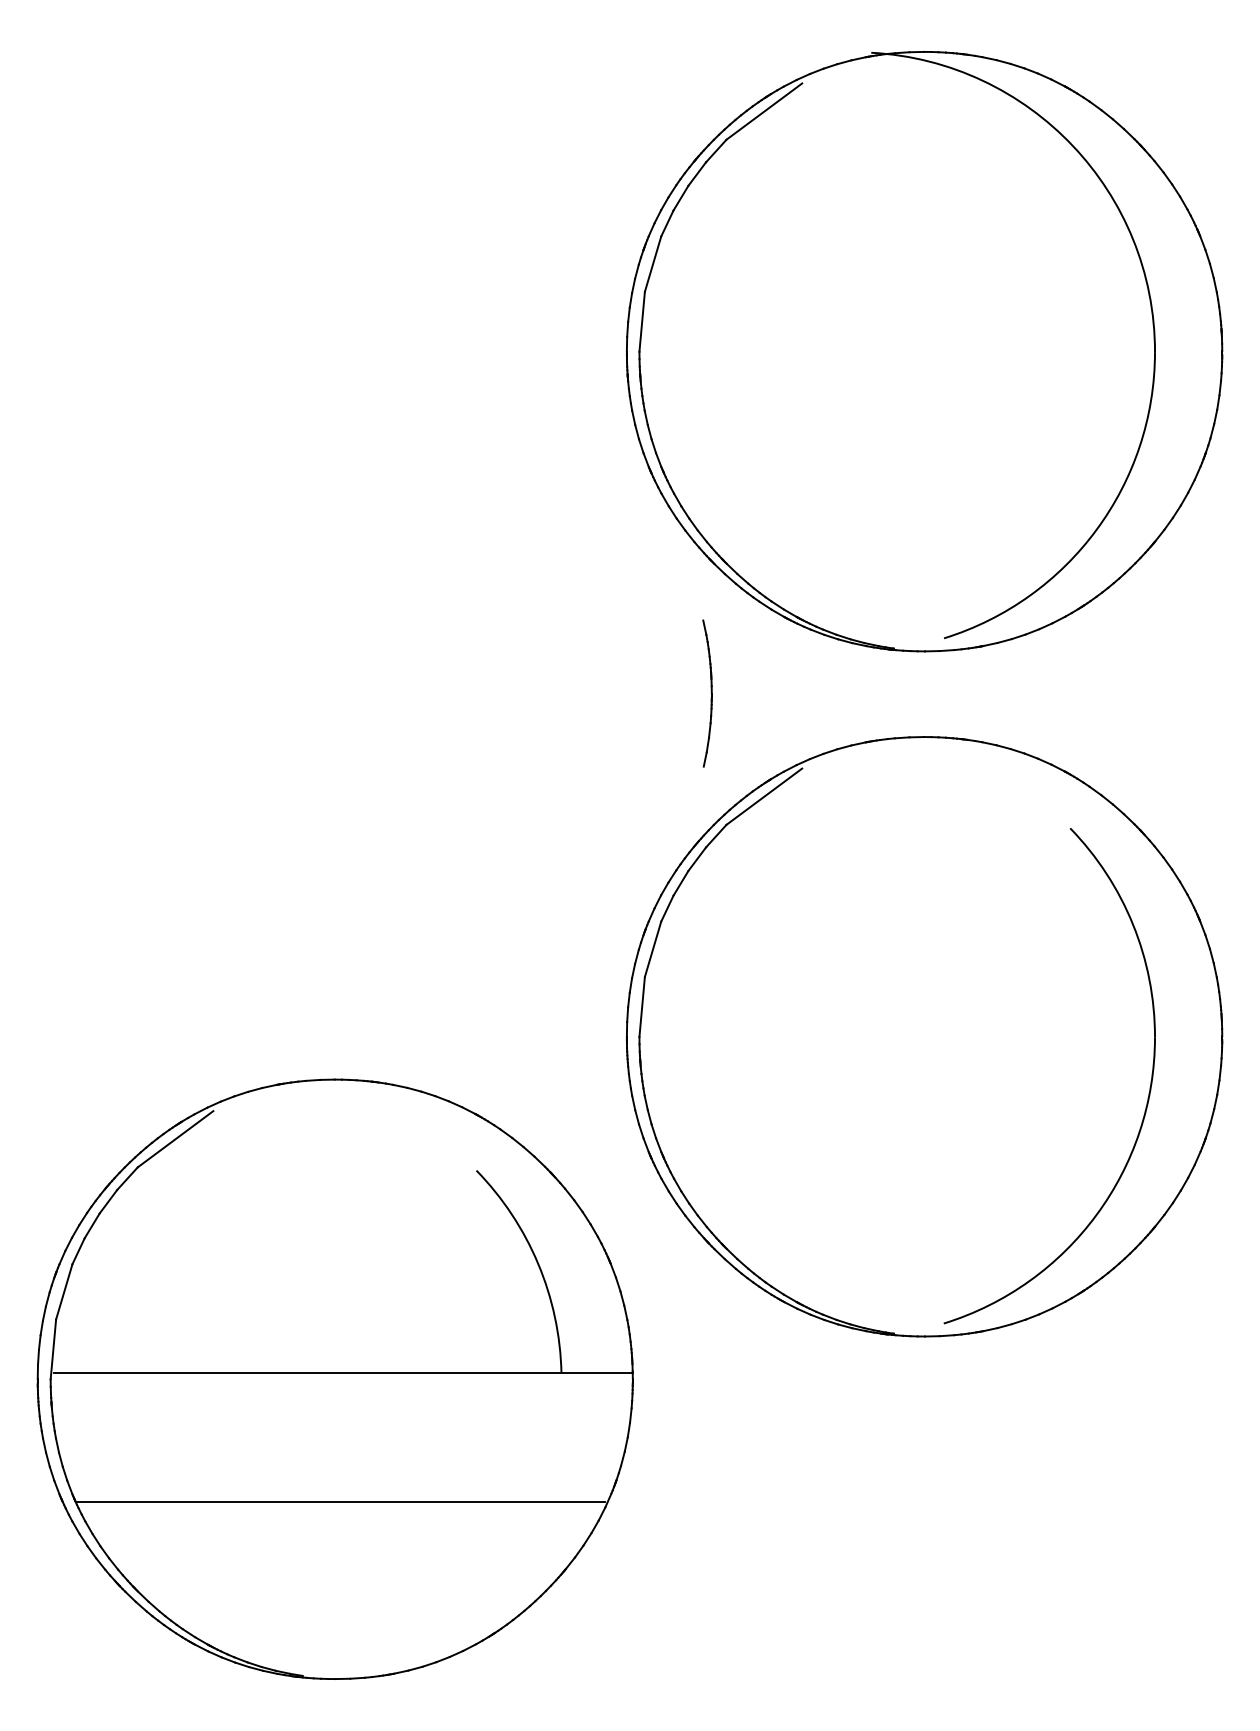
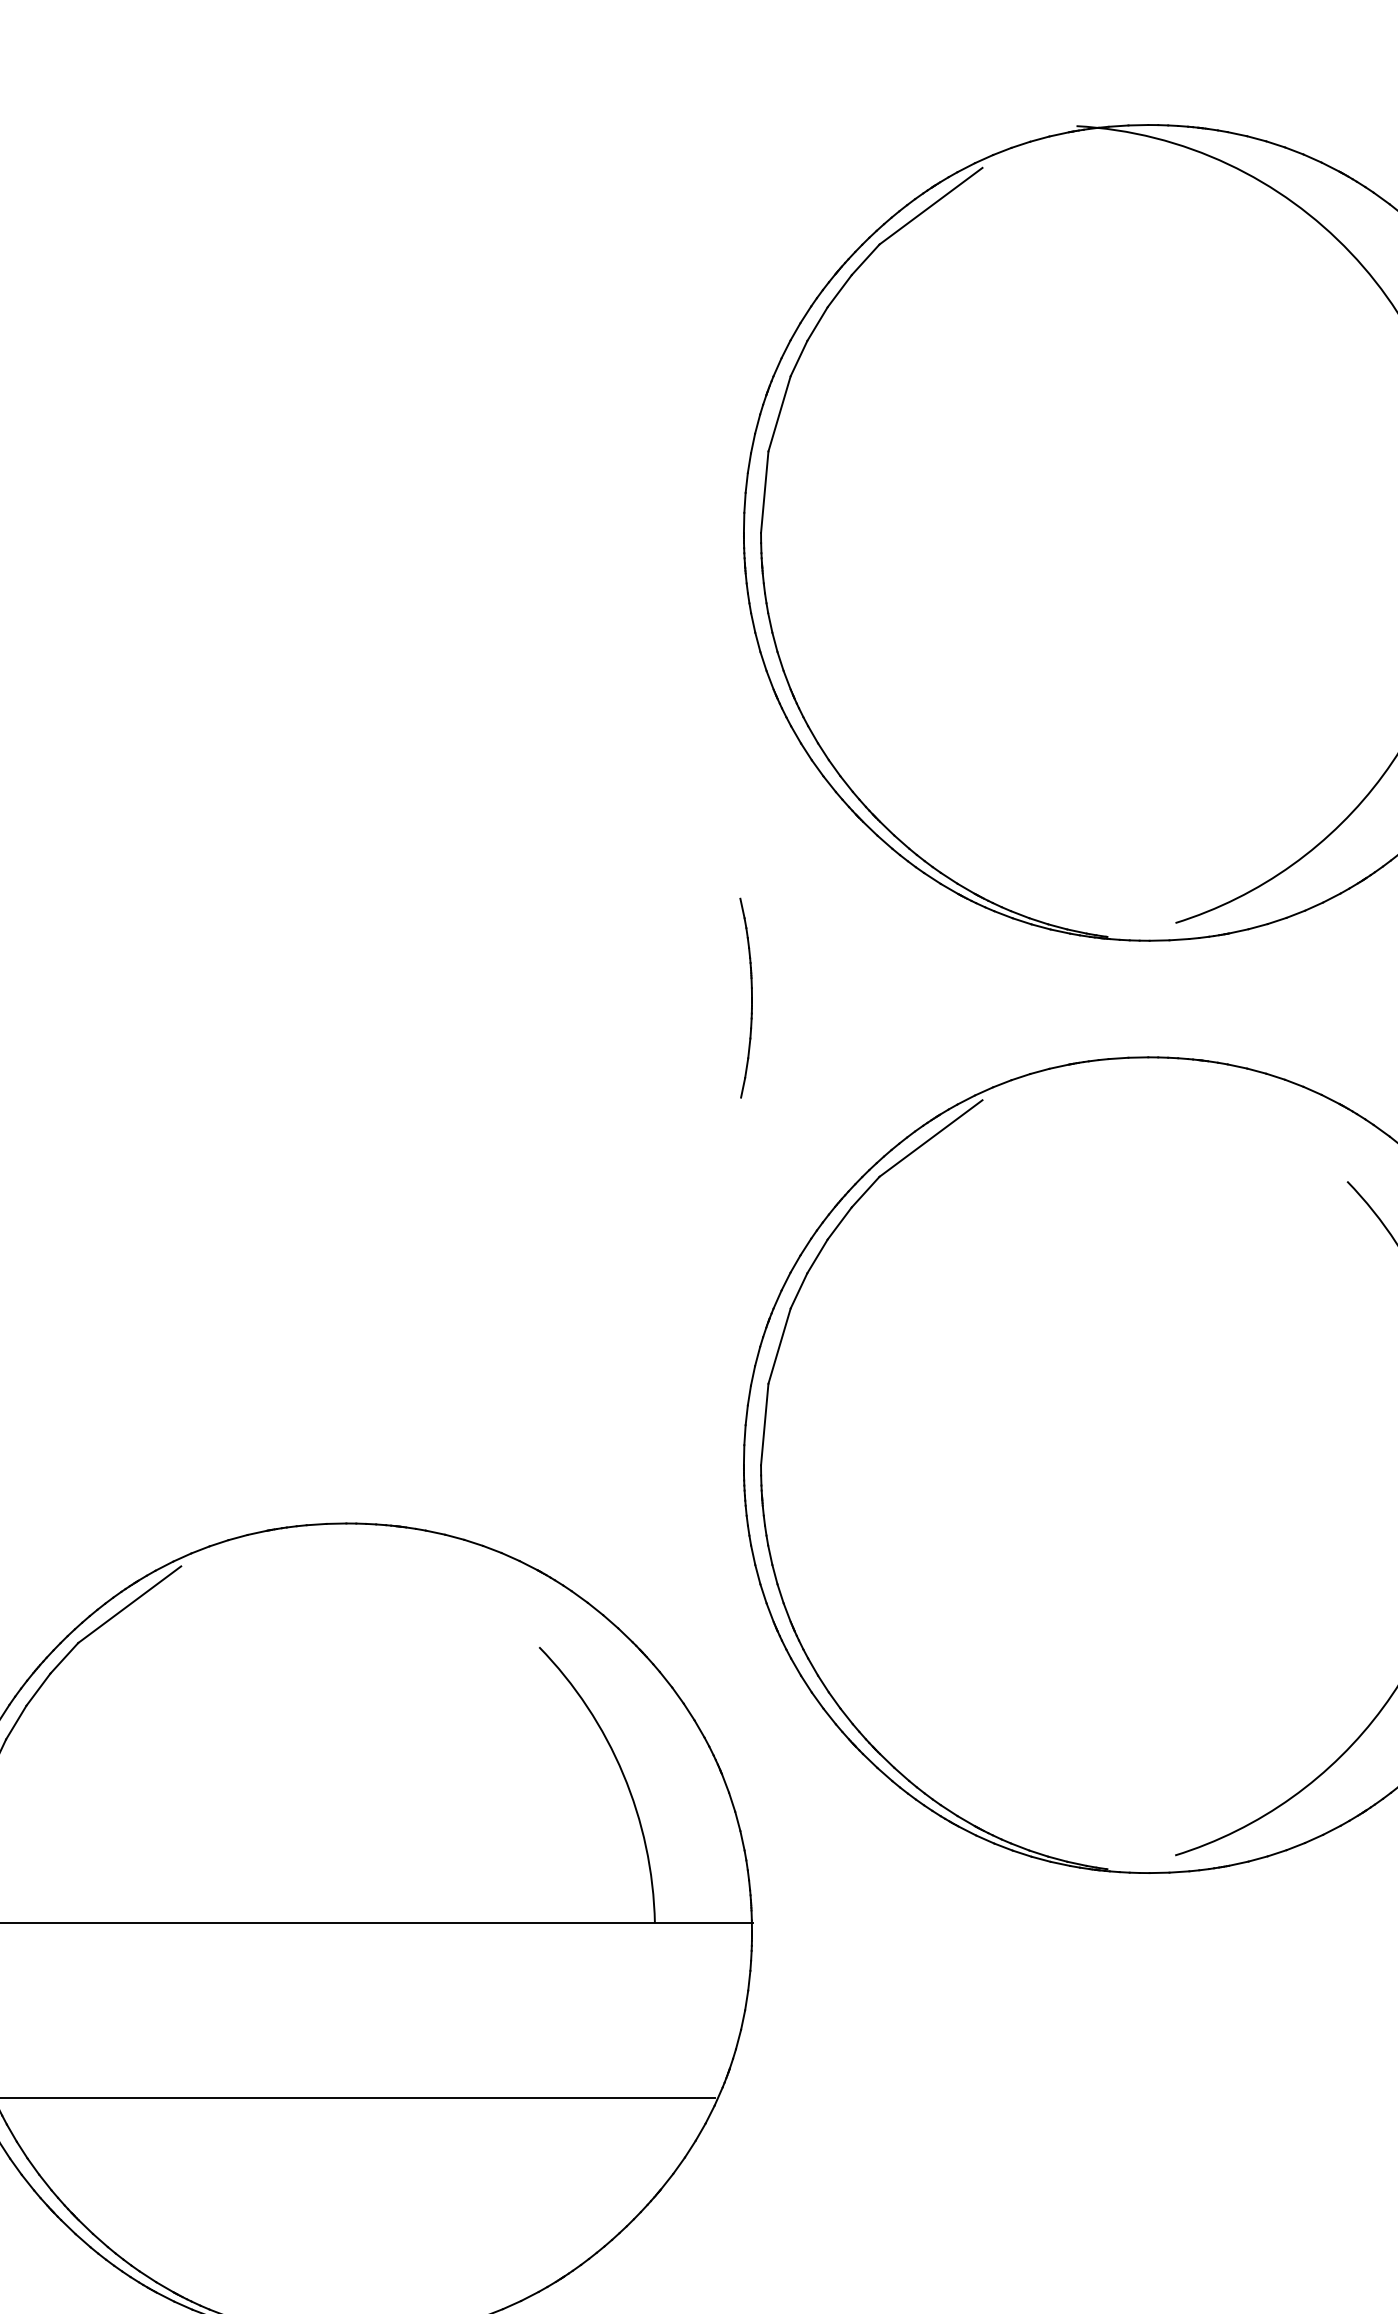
part: (707, 693) -> (746, 998), moved

